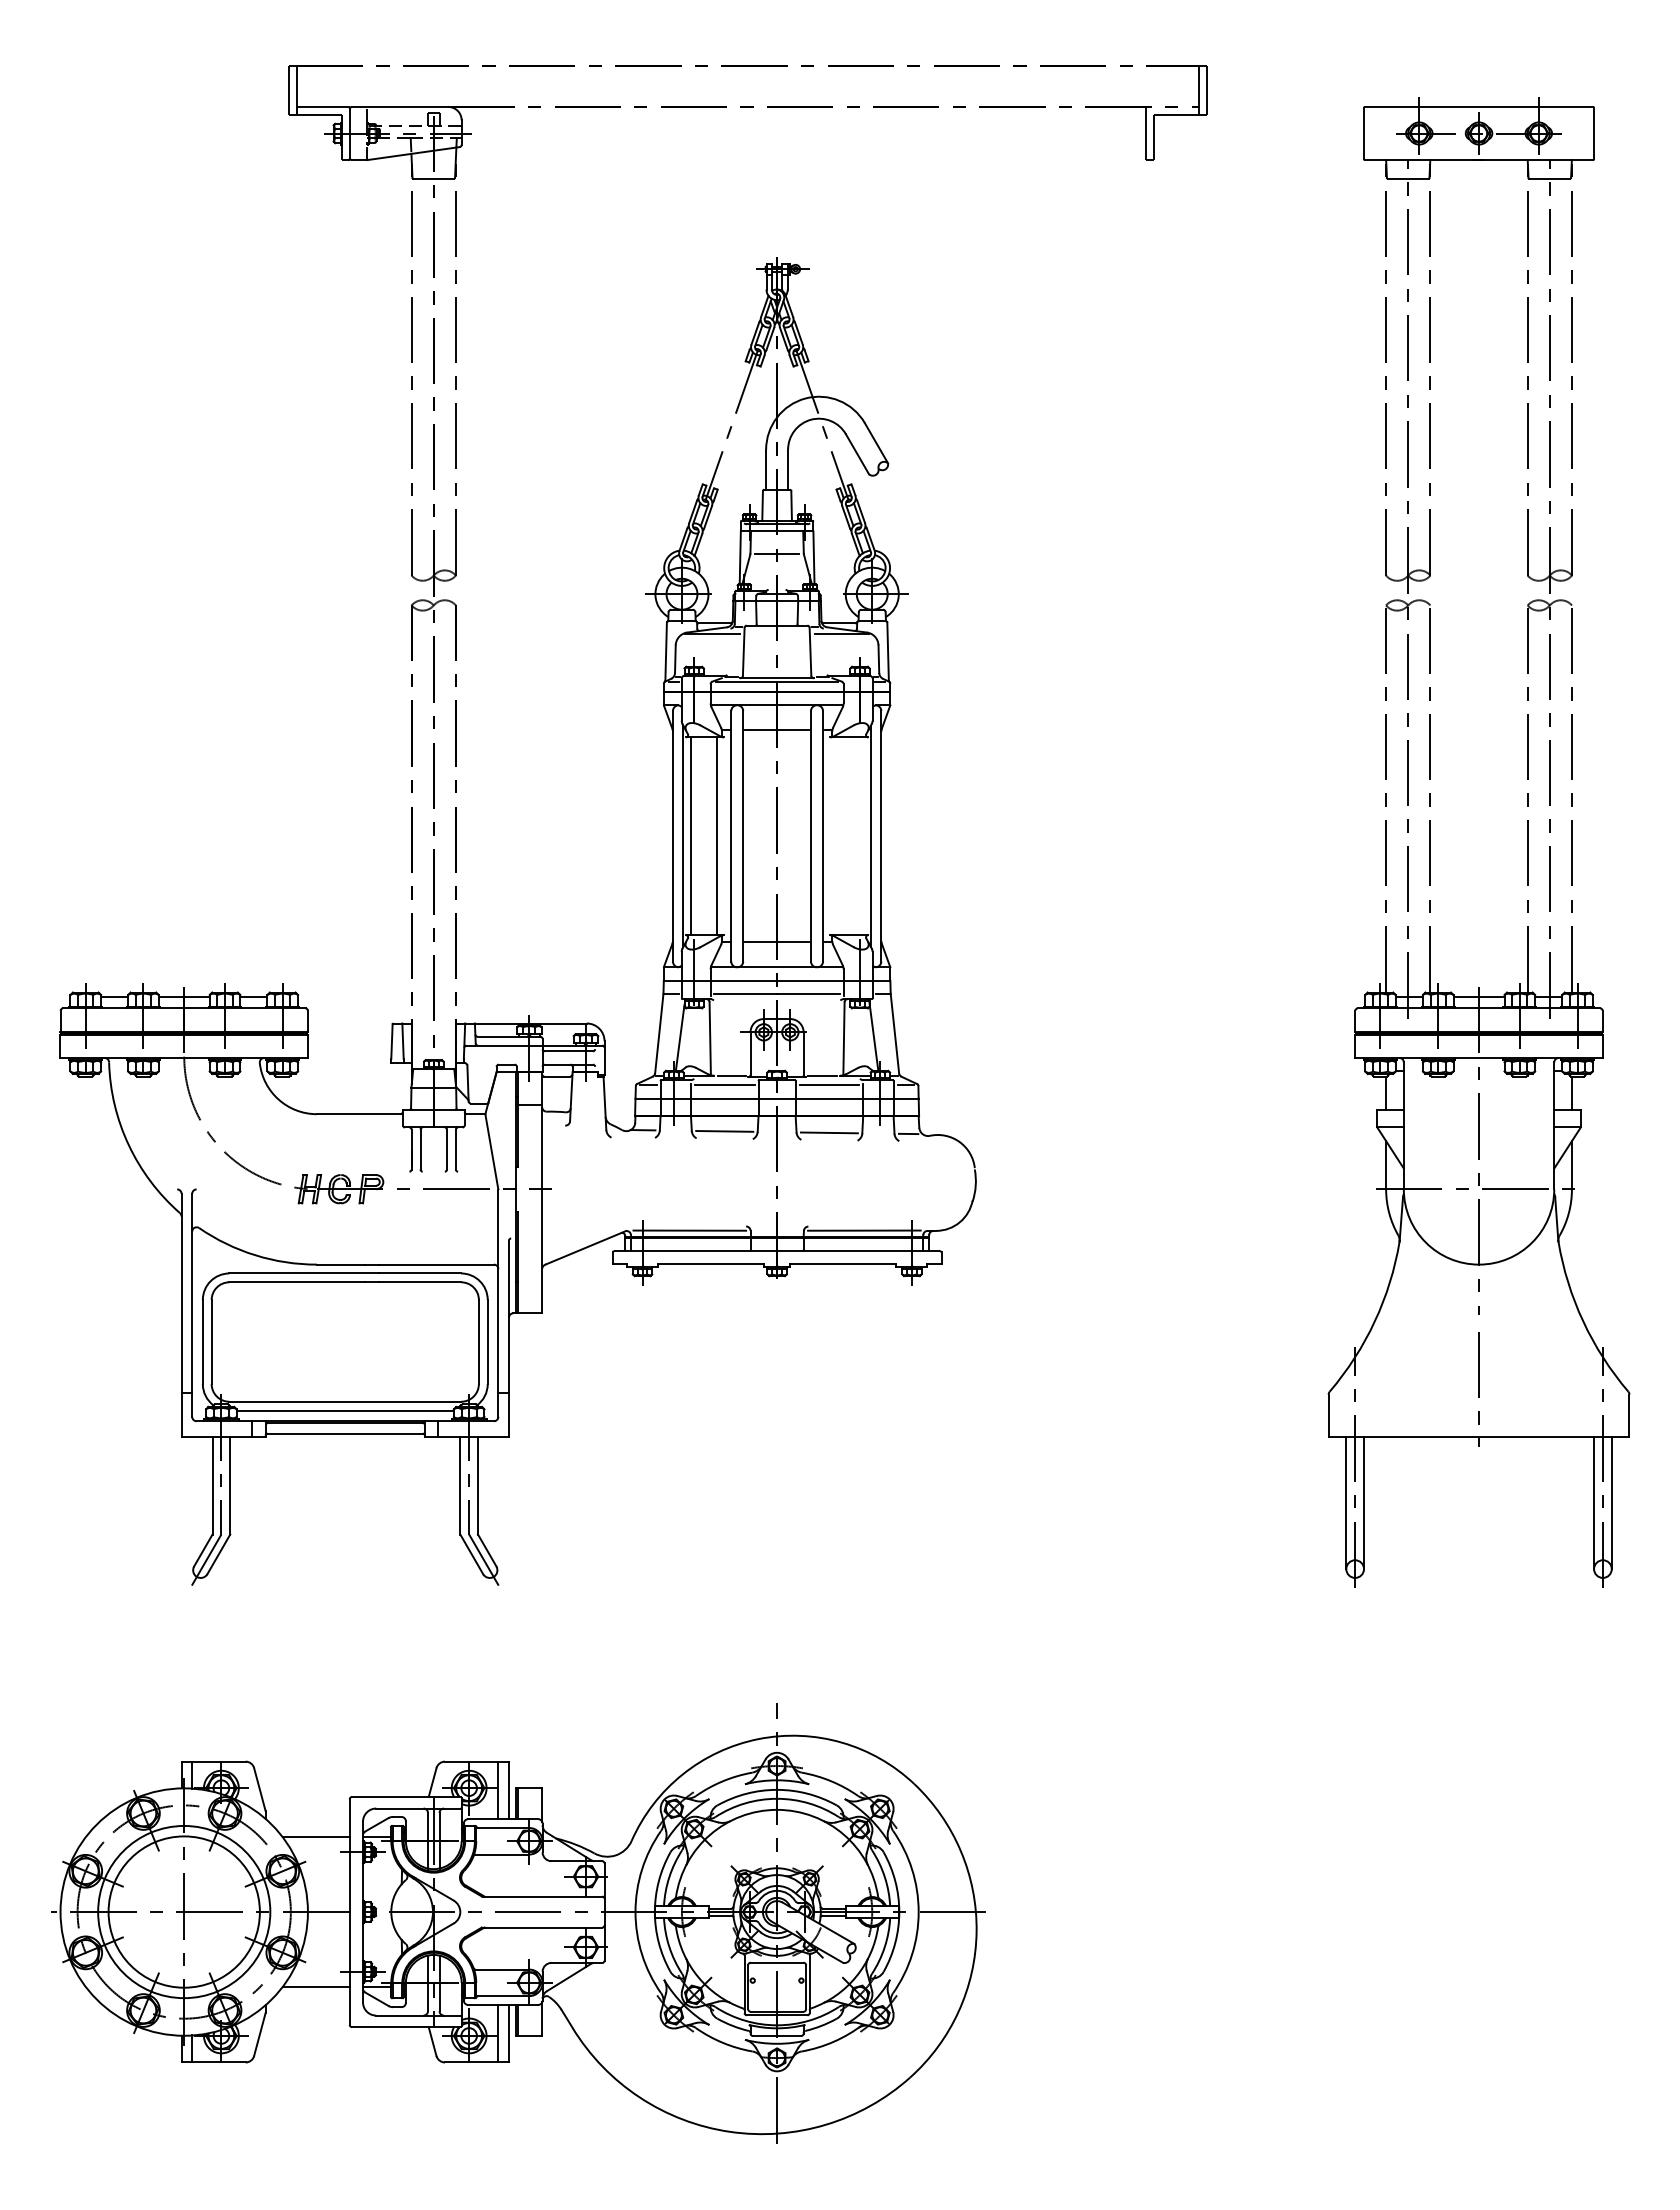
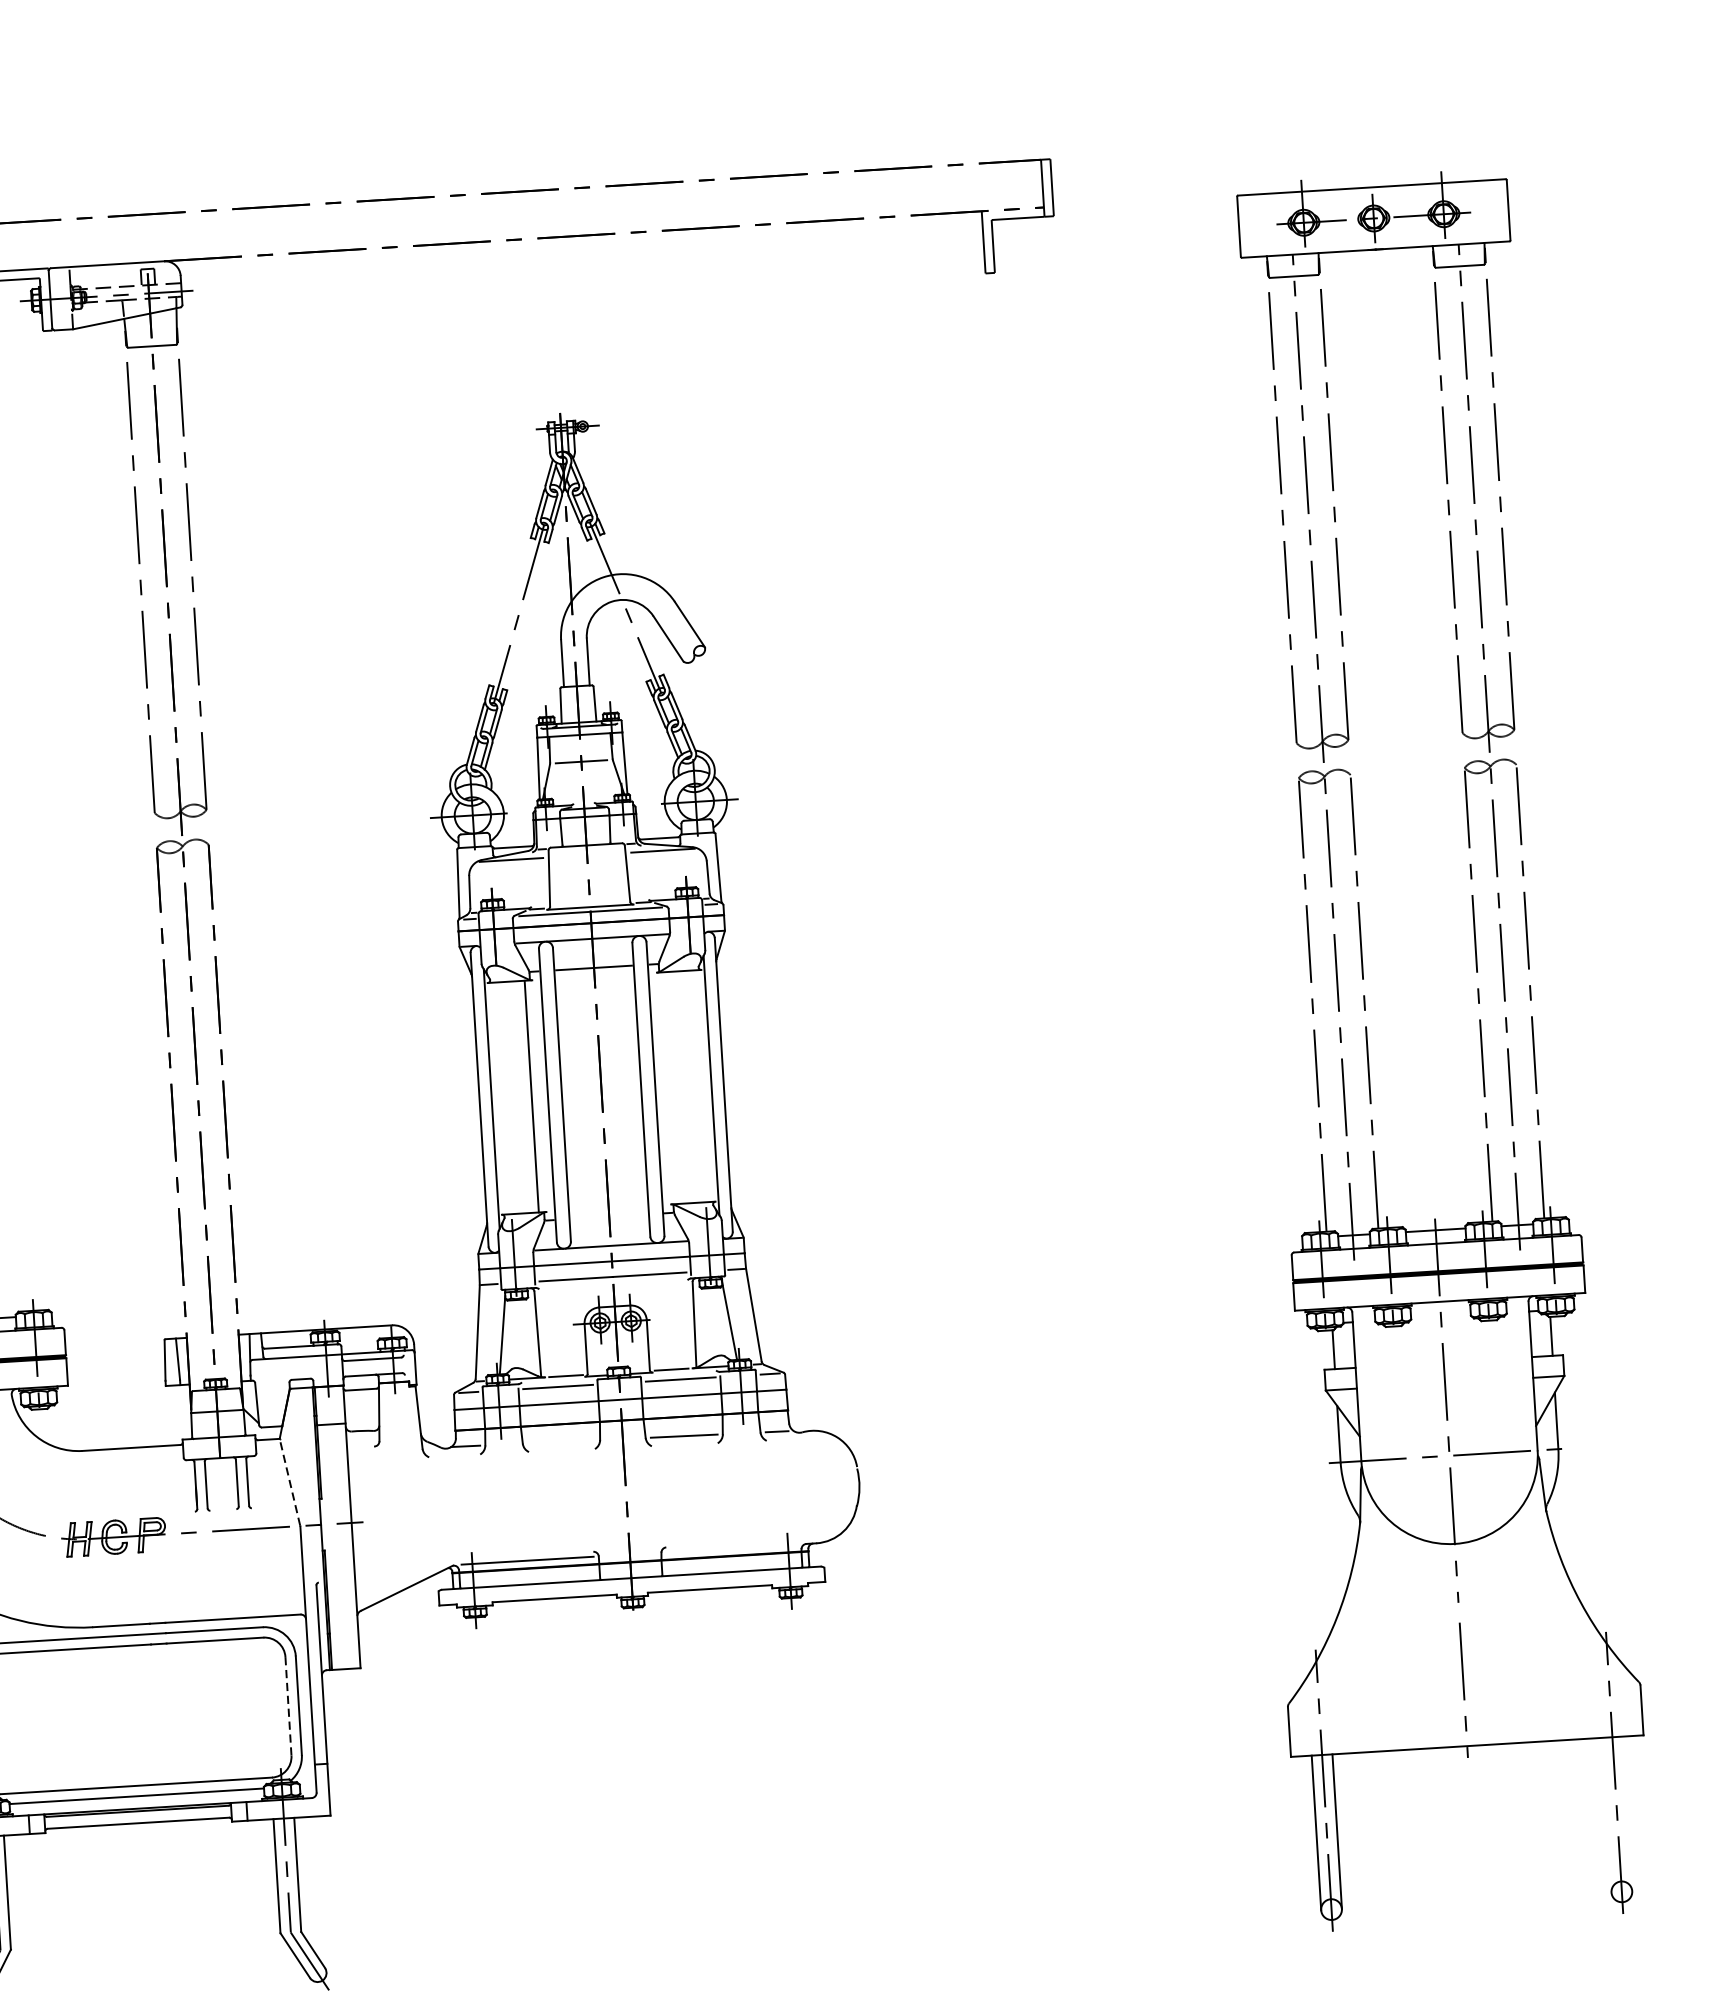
line: (691, 836) -> (501, 1098), removed
line: (776, 942) -> (608, 1216), removed
line: (724, 1131) -> (561, 1442), removed
line: (491, 1151) -> (289, 1482), solid -> dashed
line: (864, 1230) -> (732, 1547), removed
line: (478, 1342) -> (288, 1706), solid -> dashed
line: (1594, 1503) -> (1607, 1815), removed
line: (1611, 1503) -> (1627, 1814), removed

